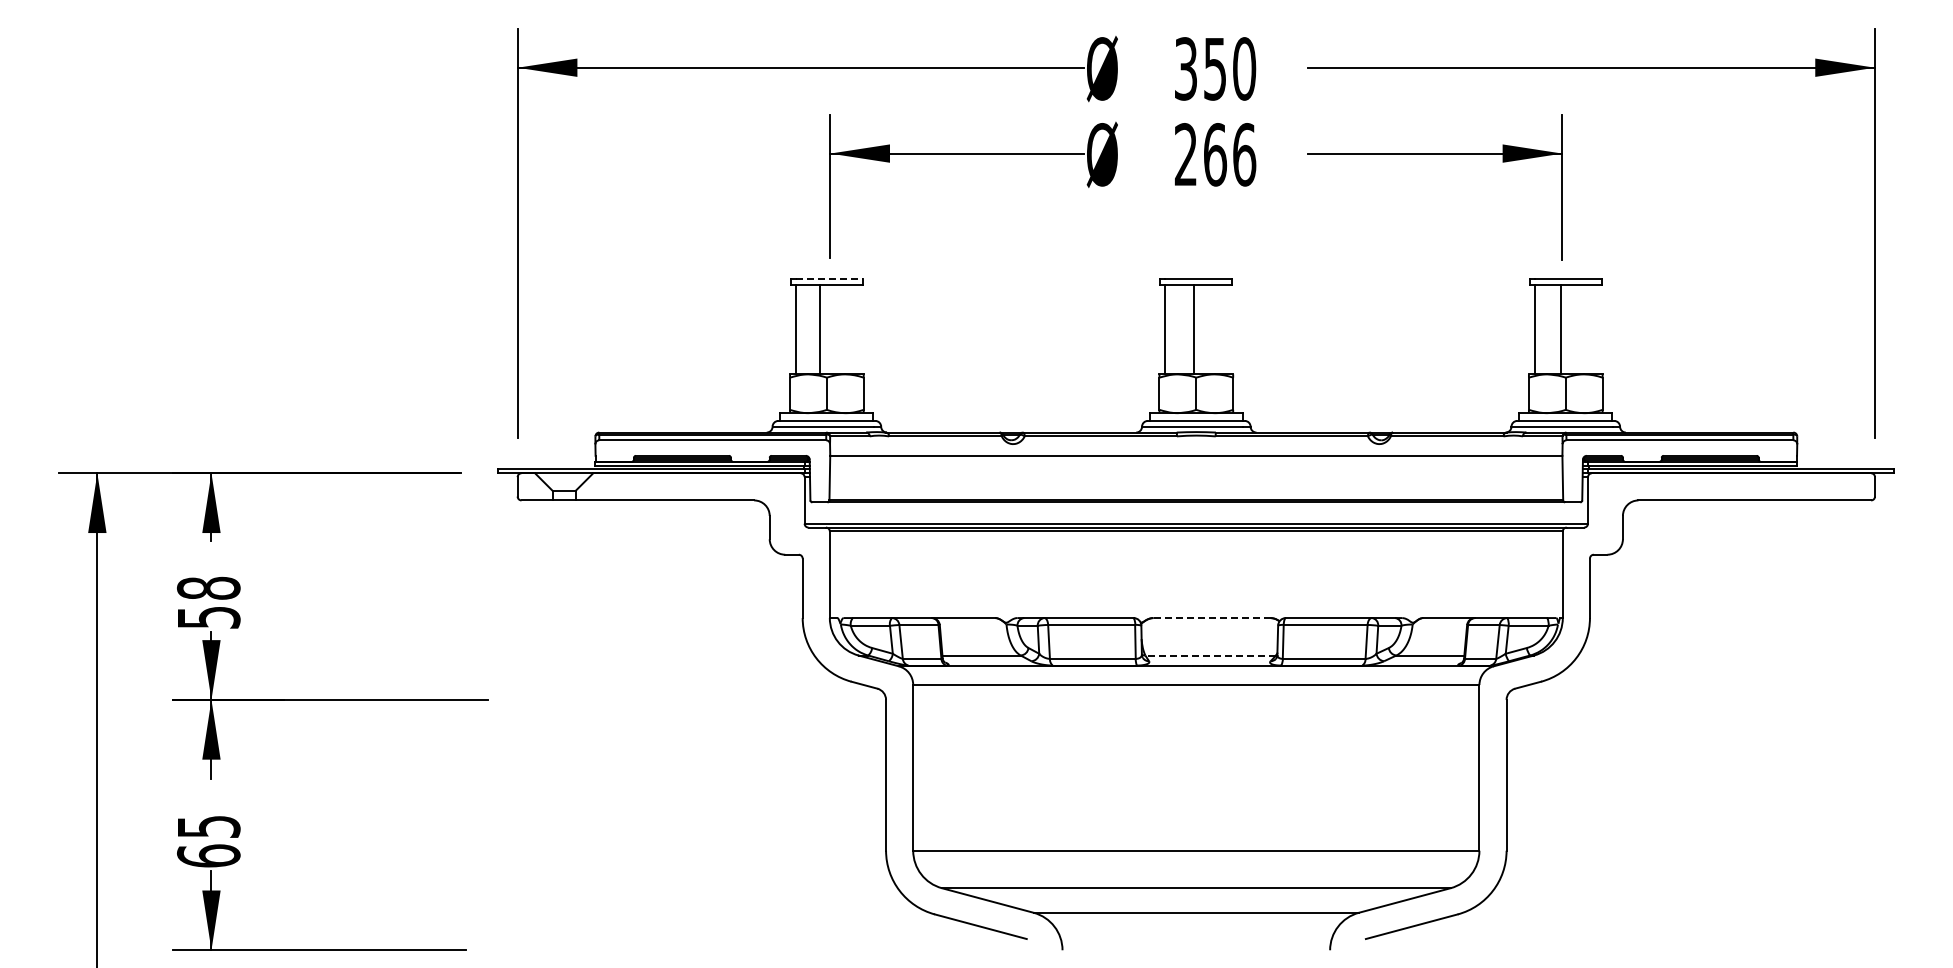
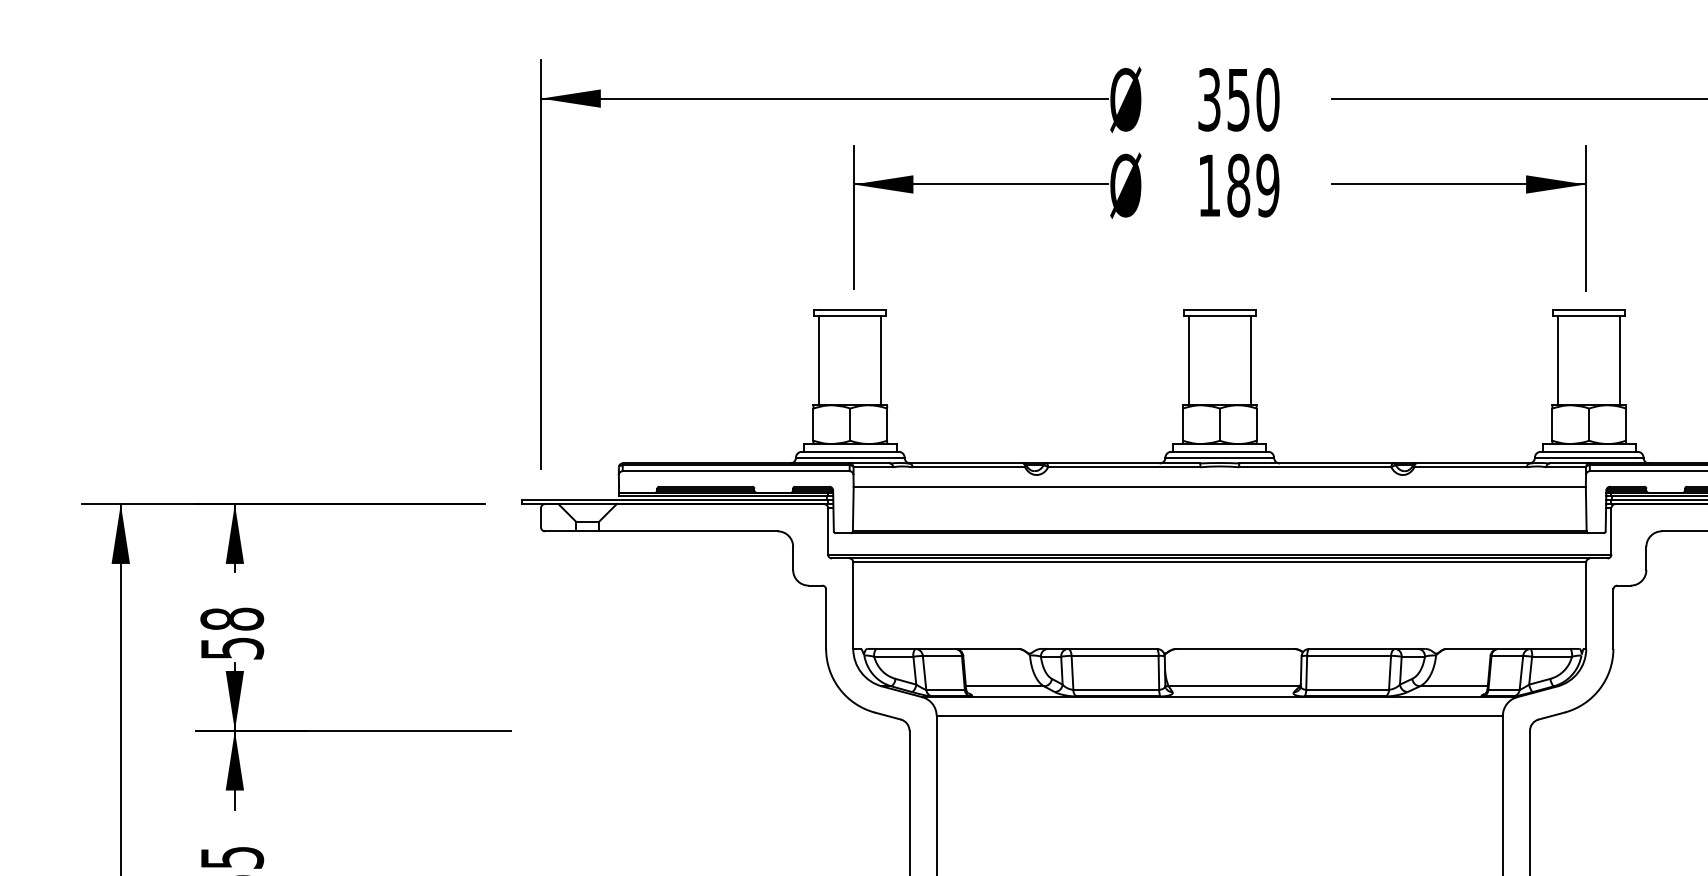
text: (1215, 154) -> (1238, 185), 266 -> 189
line: (829, 279) -> (852, 310), dashed -> solid
line: (819, 329) -> (880, 360), moved
line: (1194, 329) -> (1250, 360), moved
line: (1560, 329) -> (1619, 360), moved
line: (1212, 618) -> (1235, 649), dashed -> solid
line: (1210, 655) -> (1233, 686), dashed -> solid

